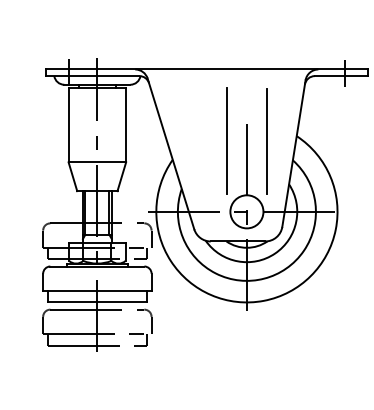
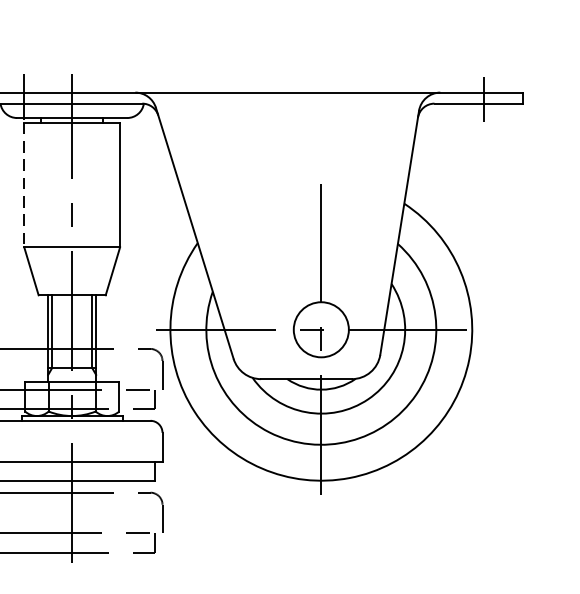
line: (68, 125) -> (24, 185), solid -> dashed
line: (226, 140) -> (287, 210), removed
line: (267, 141) -> (355, 212), removed

